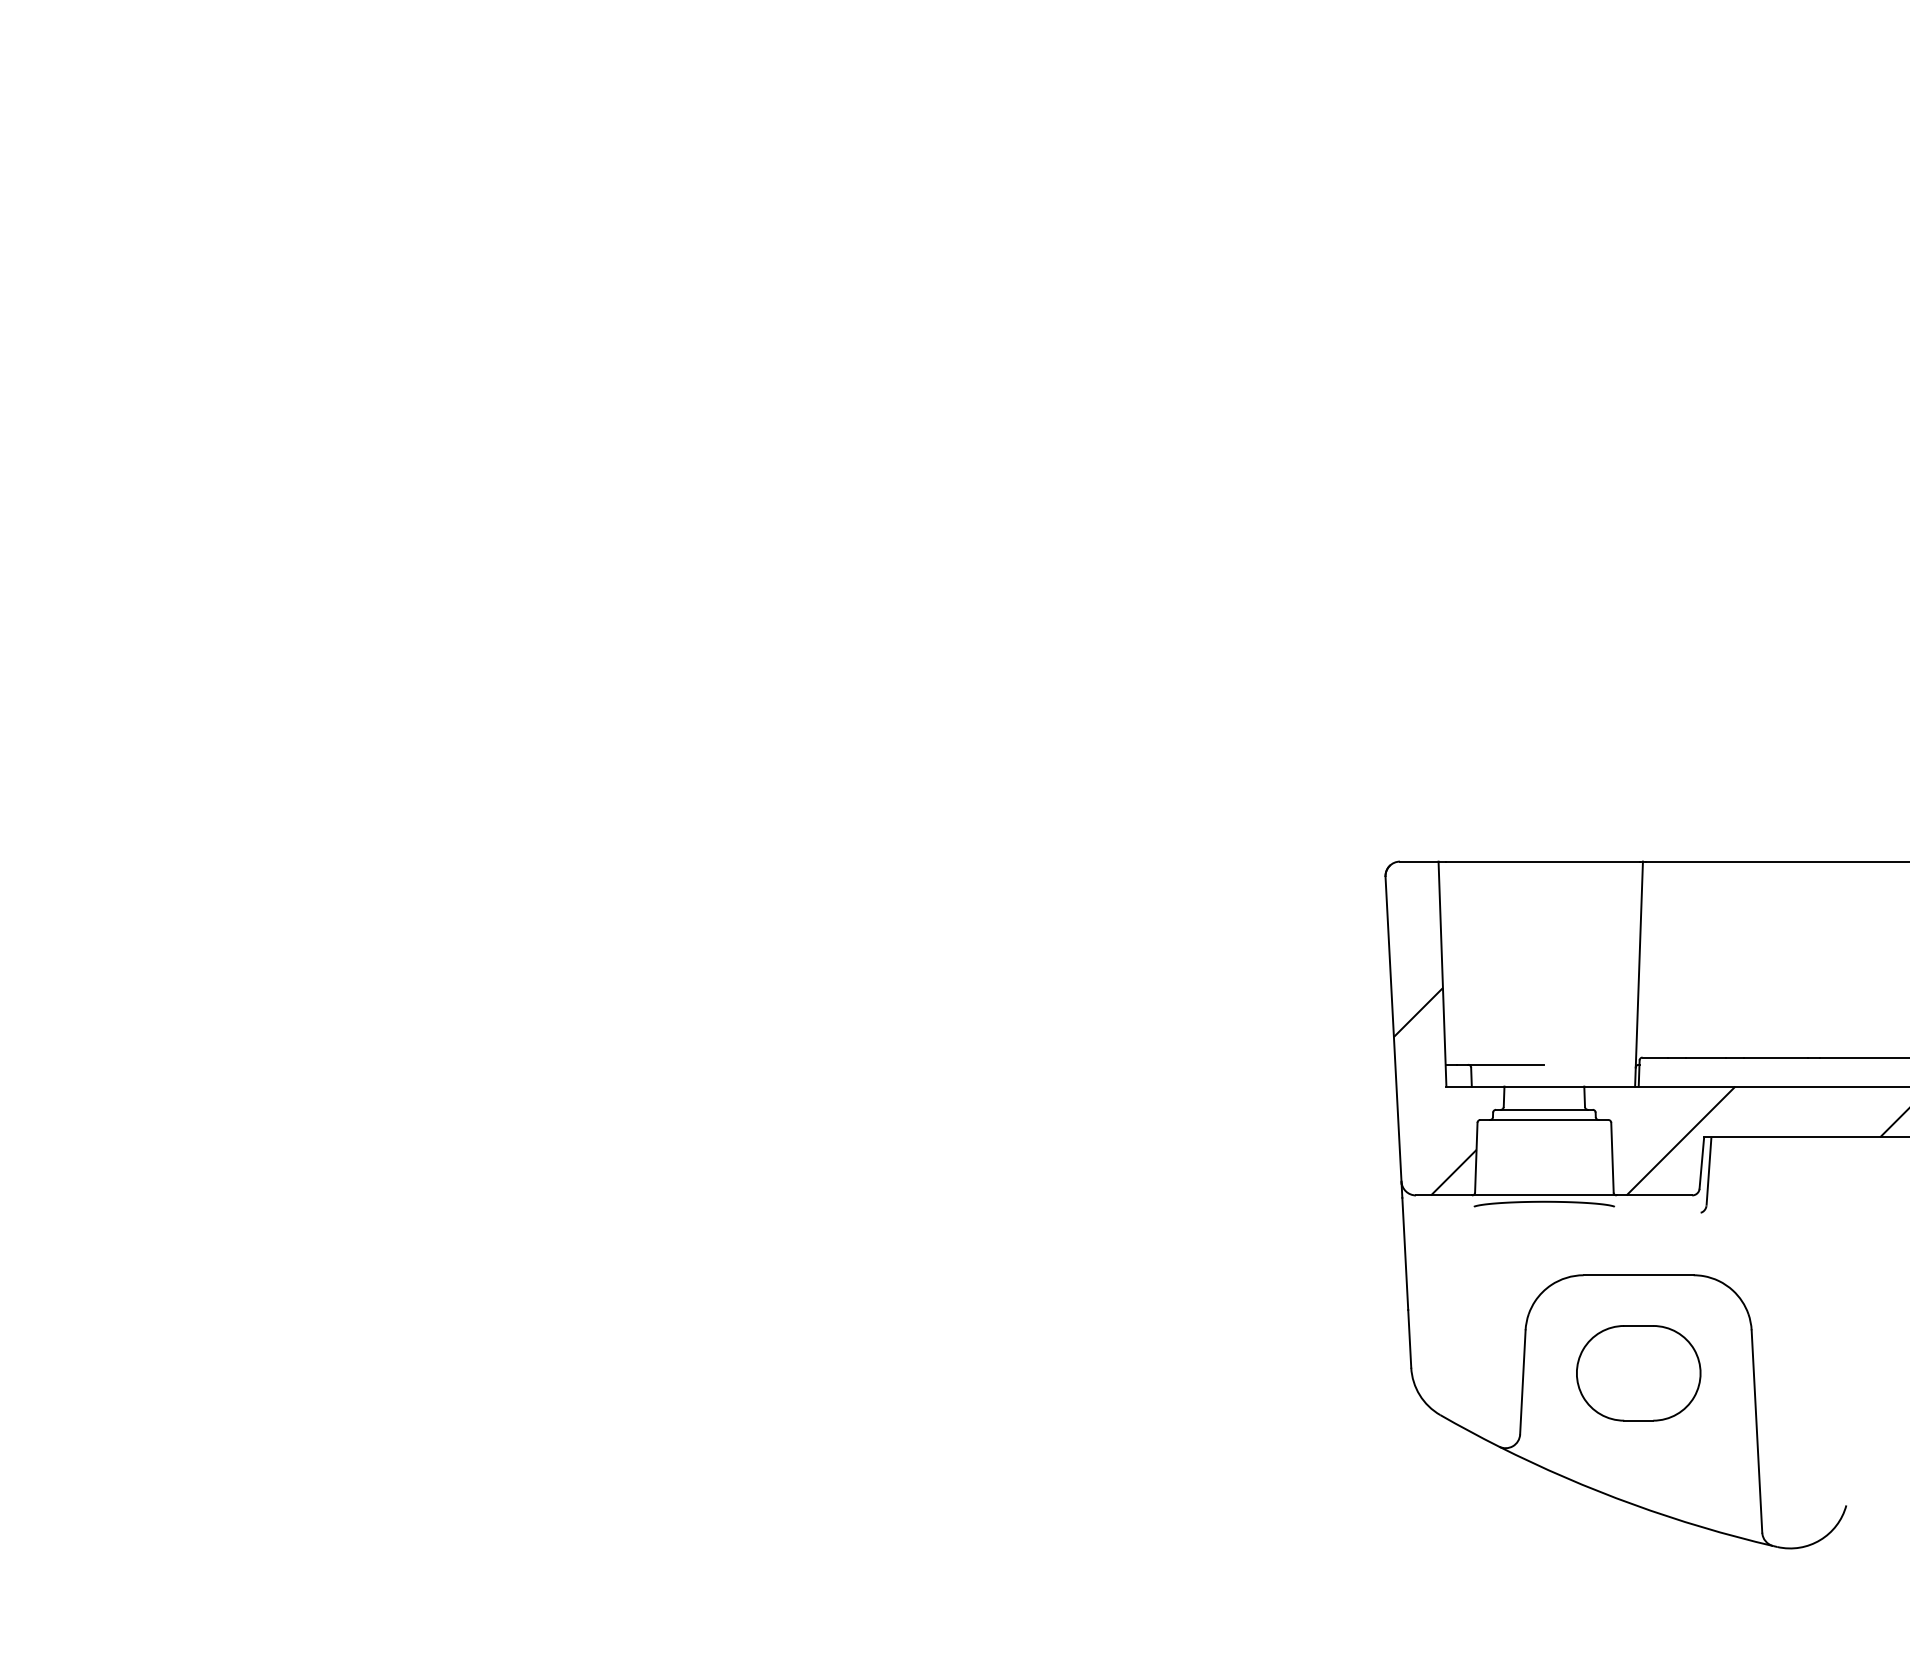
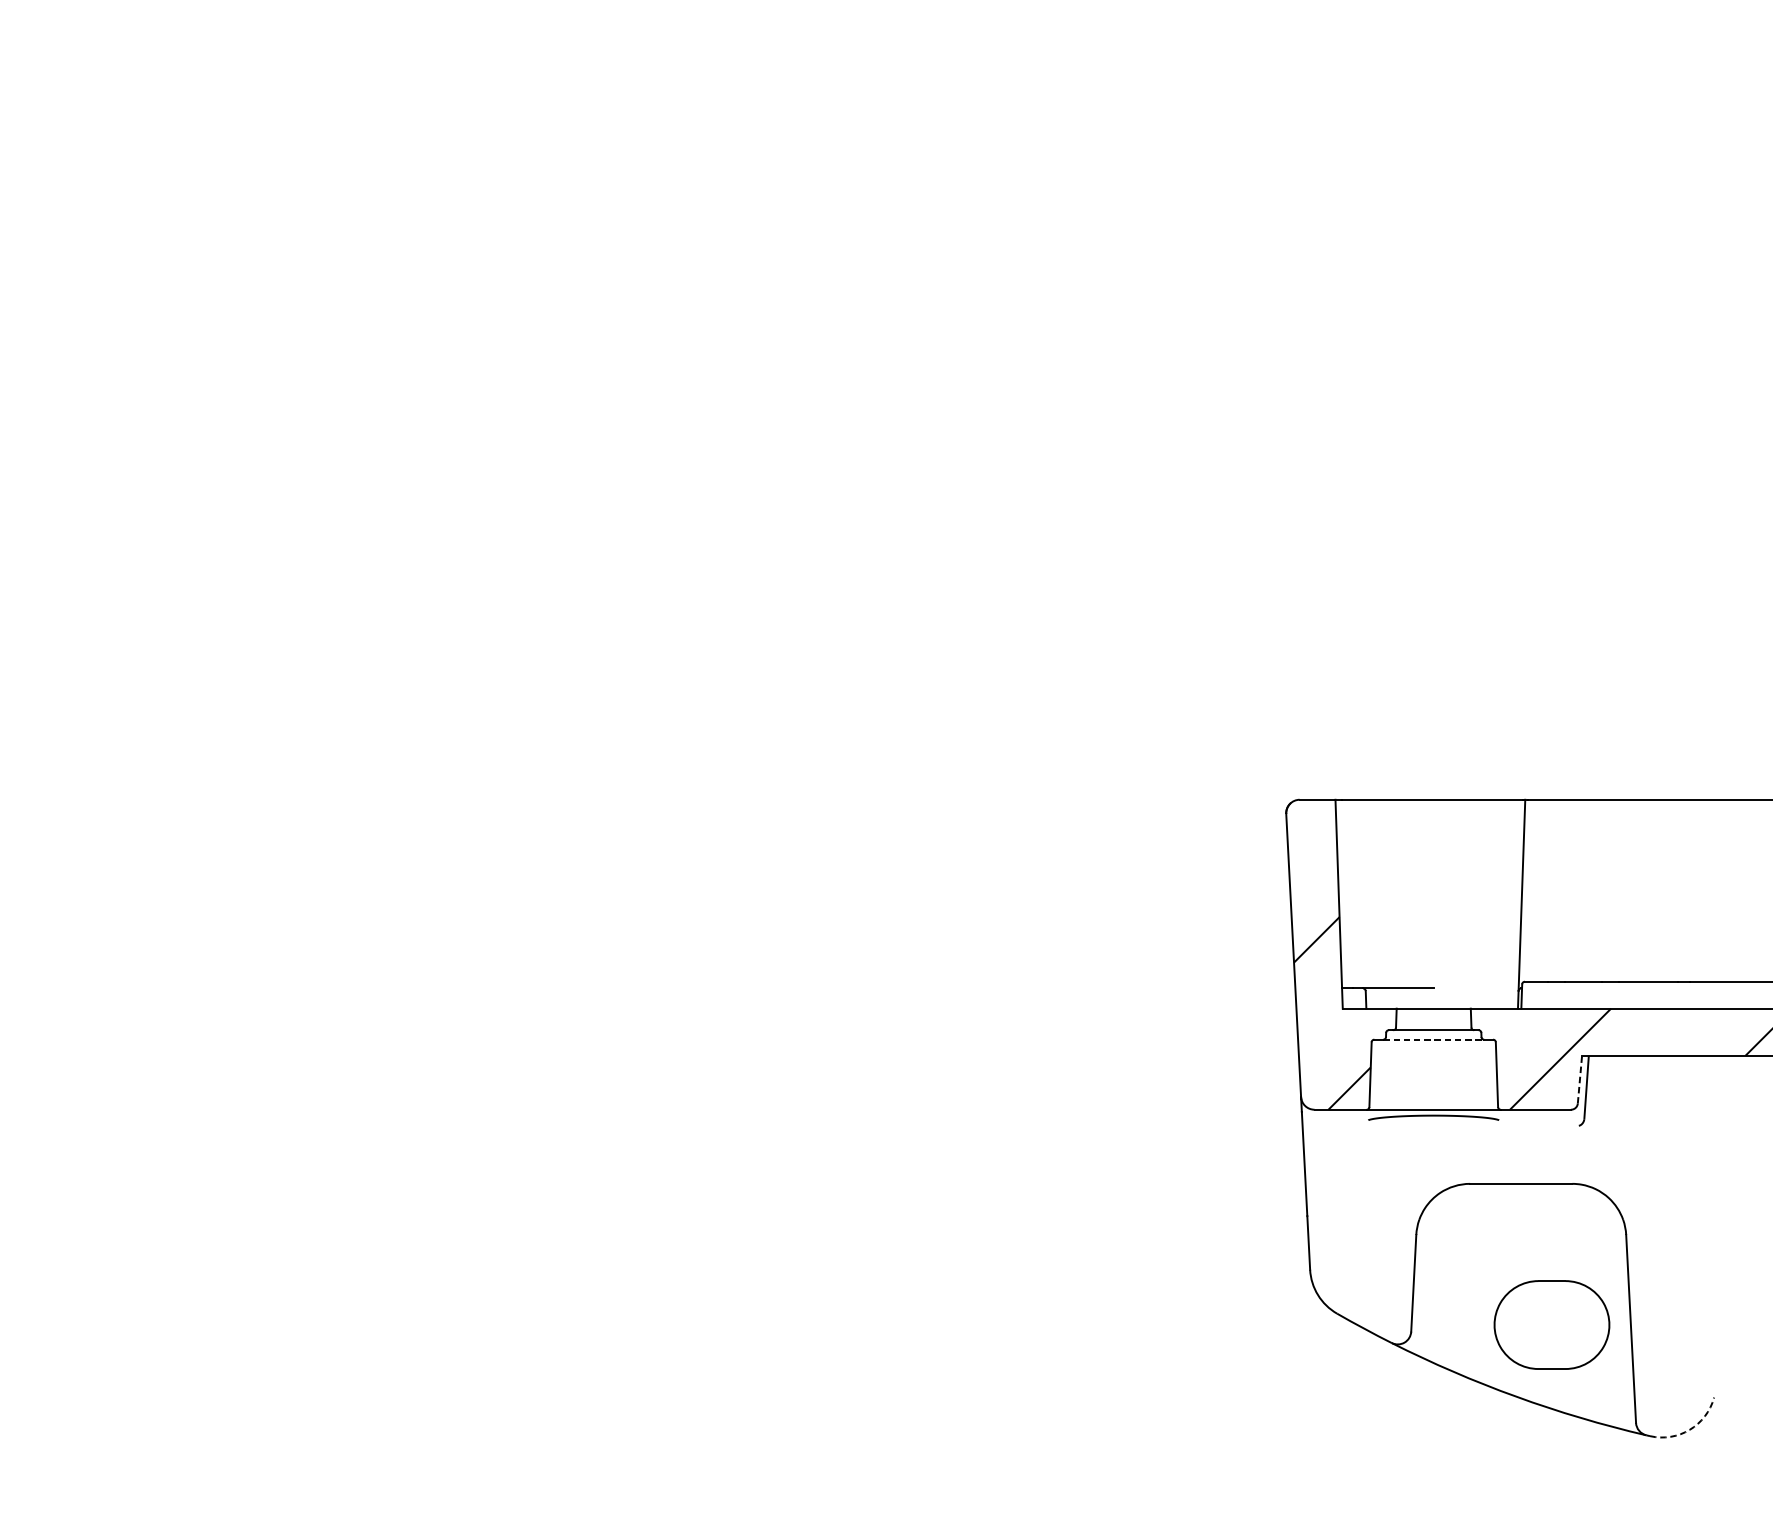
line: (1544, 1119) -> (1433, 1039), solid -> dashed
line: (1701, 1163) -> (1579, 1080), solid -> dashed
part: (1638, 1373) -> (1551, 1325), moved
arc: (1820, 1540) -> (1690, 1430), solid -> dashed

